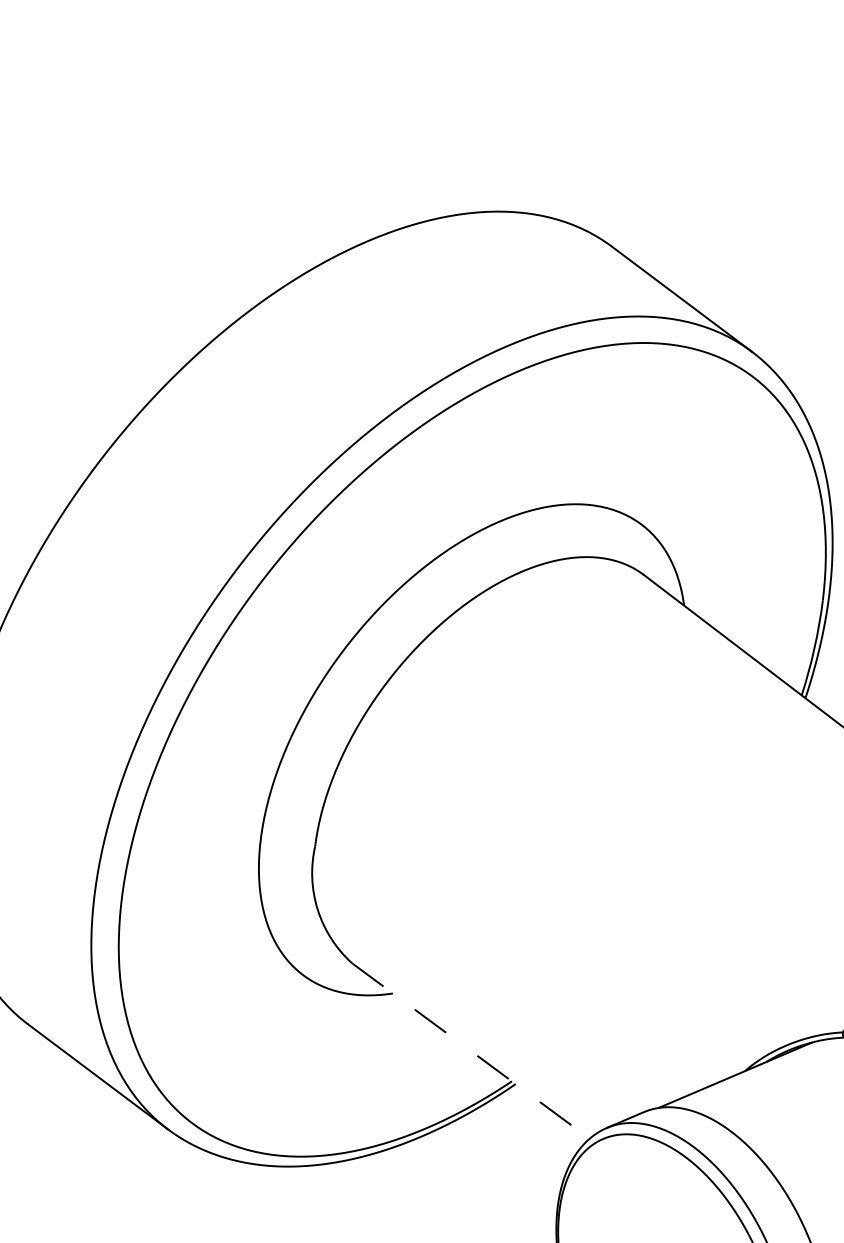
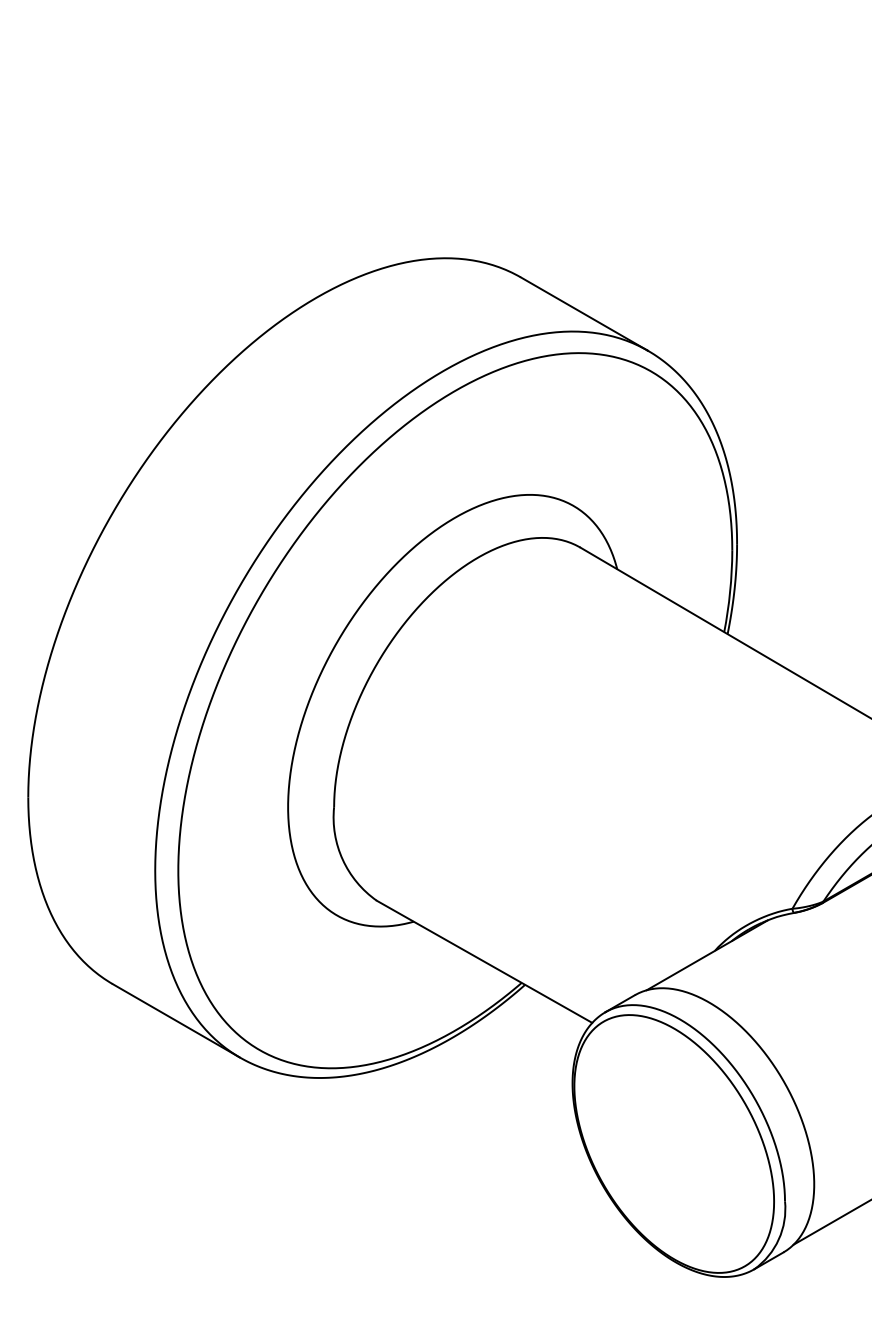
line: (470, 1050) -> (484, 961), dashed -> solid

